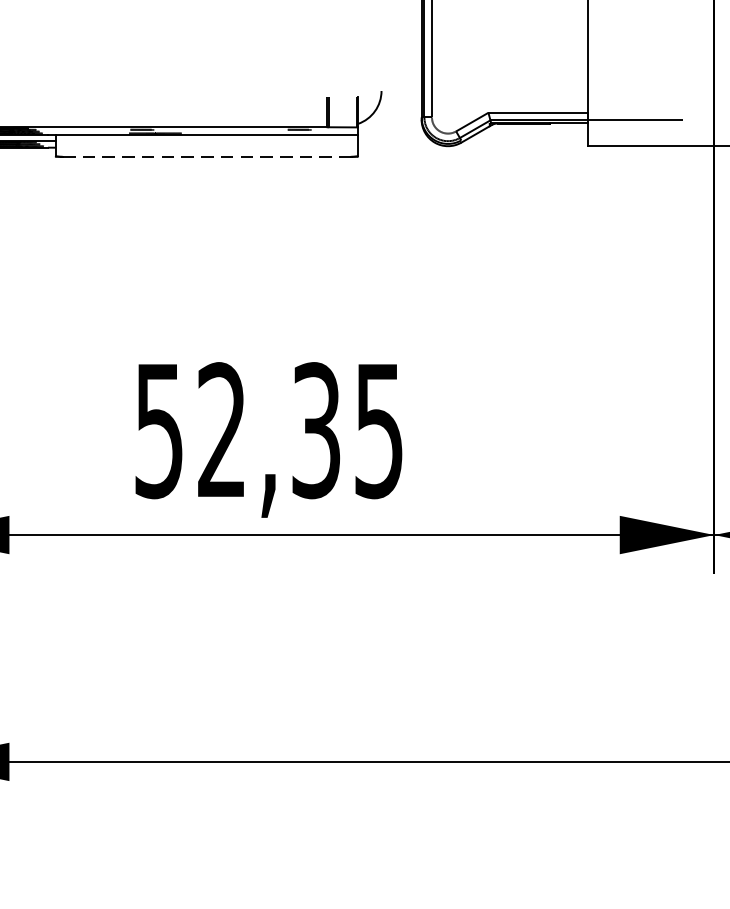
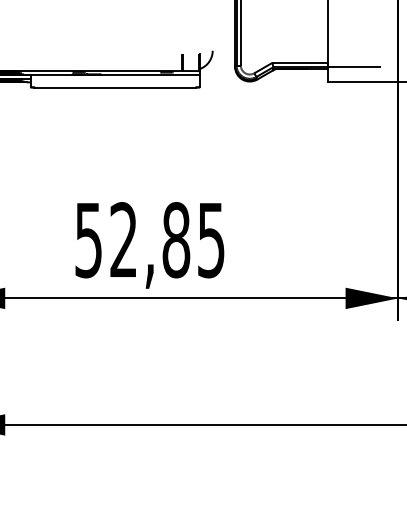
line: (207, 156) -> (115, 87), dashed -> solid
text: (316, 431) -> (176, 240), 52,35 -> 52,85

